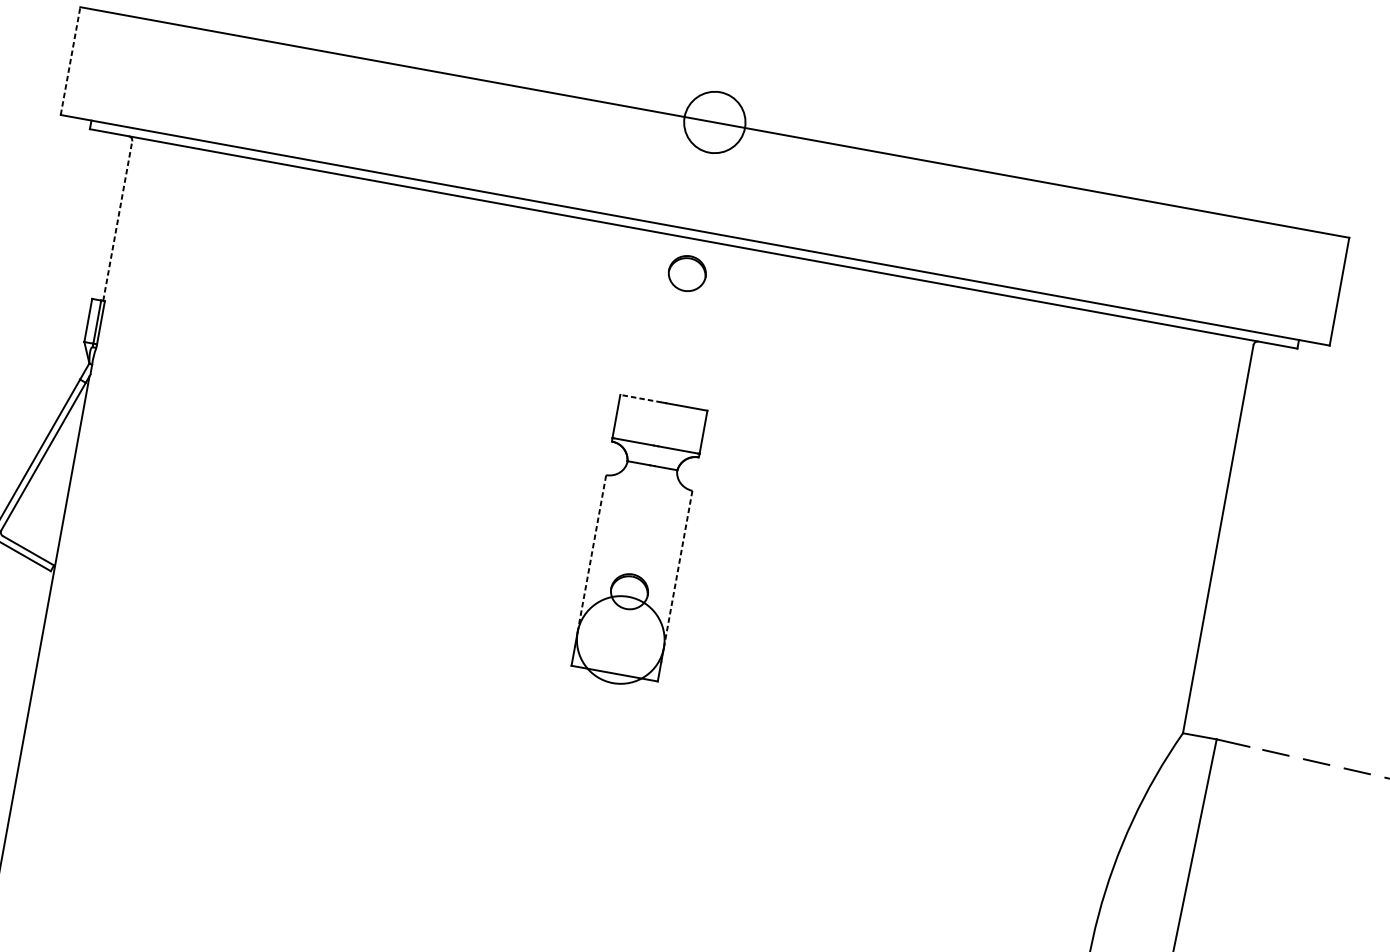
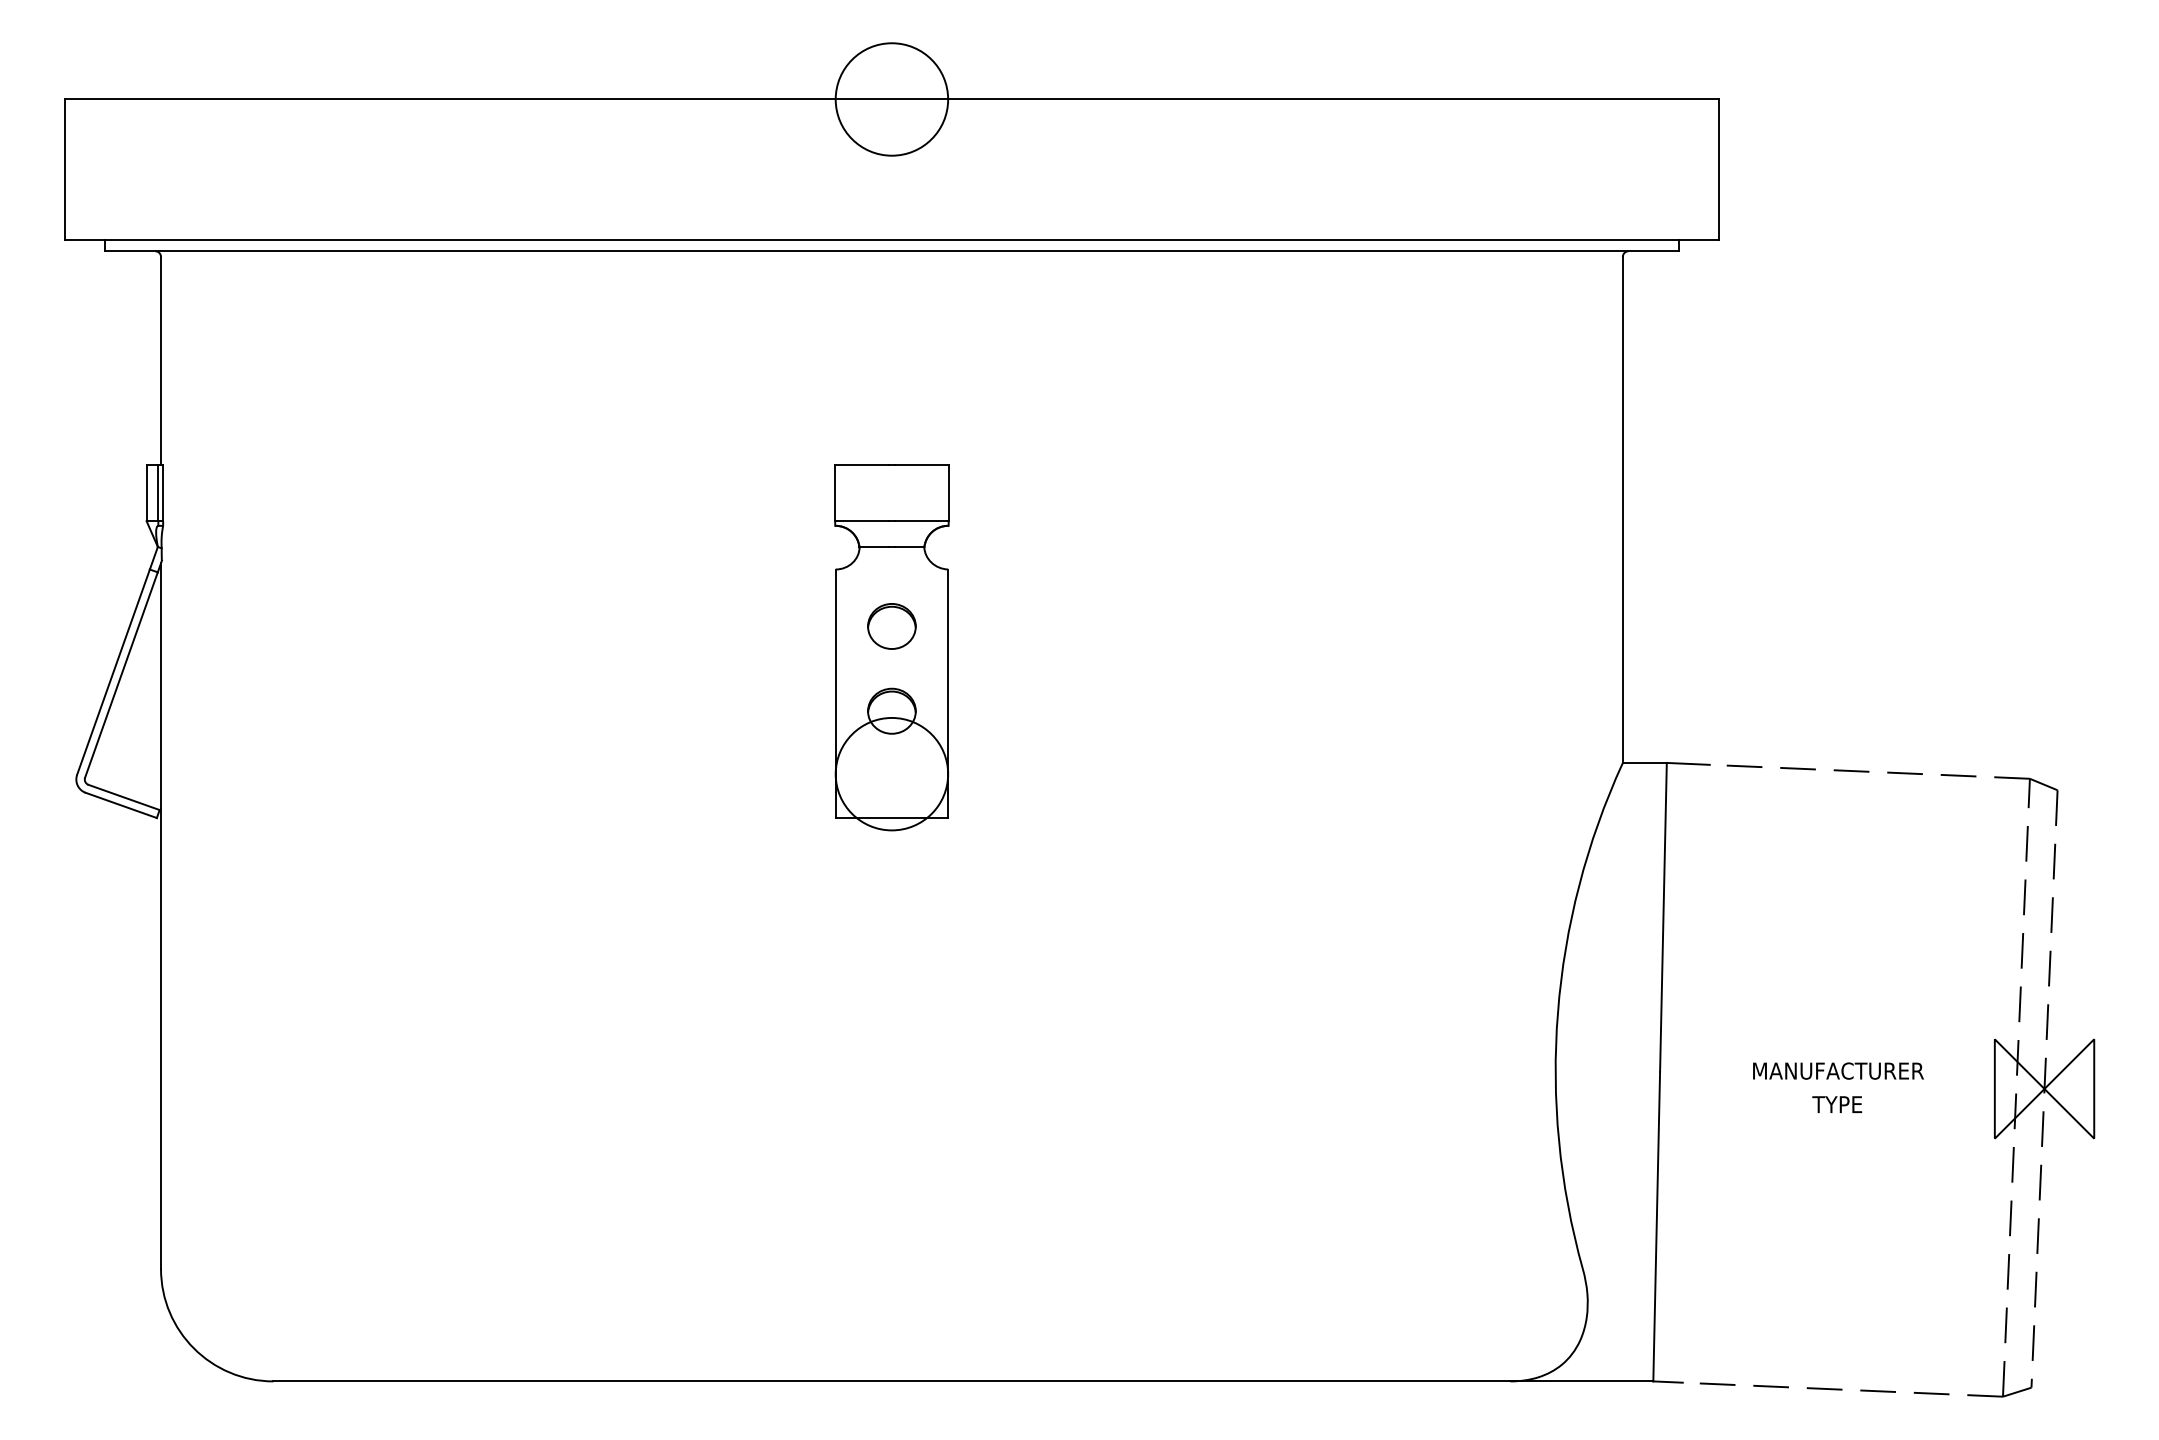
line: (70, 60) -> (64, 169), dashed -> solid
circle: (714, 122) -> (891, 99), size x1.43
line: (118, 220) -> (161, 360), dashed -> solid
part: (687, 273) -> (891, 626), moved
line: (641, 398) -> (862, 464), dashed -> solid
line: (591, 554) -> (835, 672), dashed -> solid
line: (678, 569) -> (948, 672), dashed -> solid

